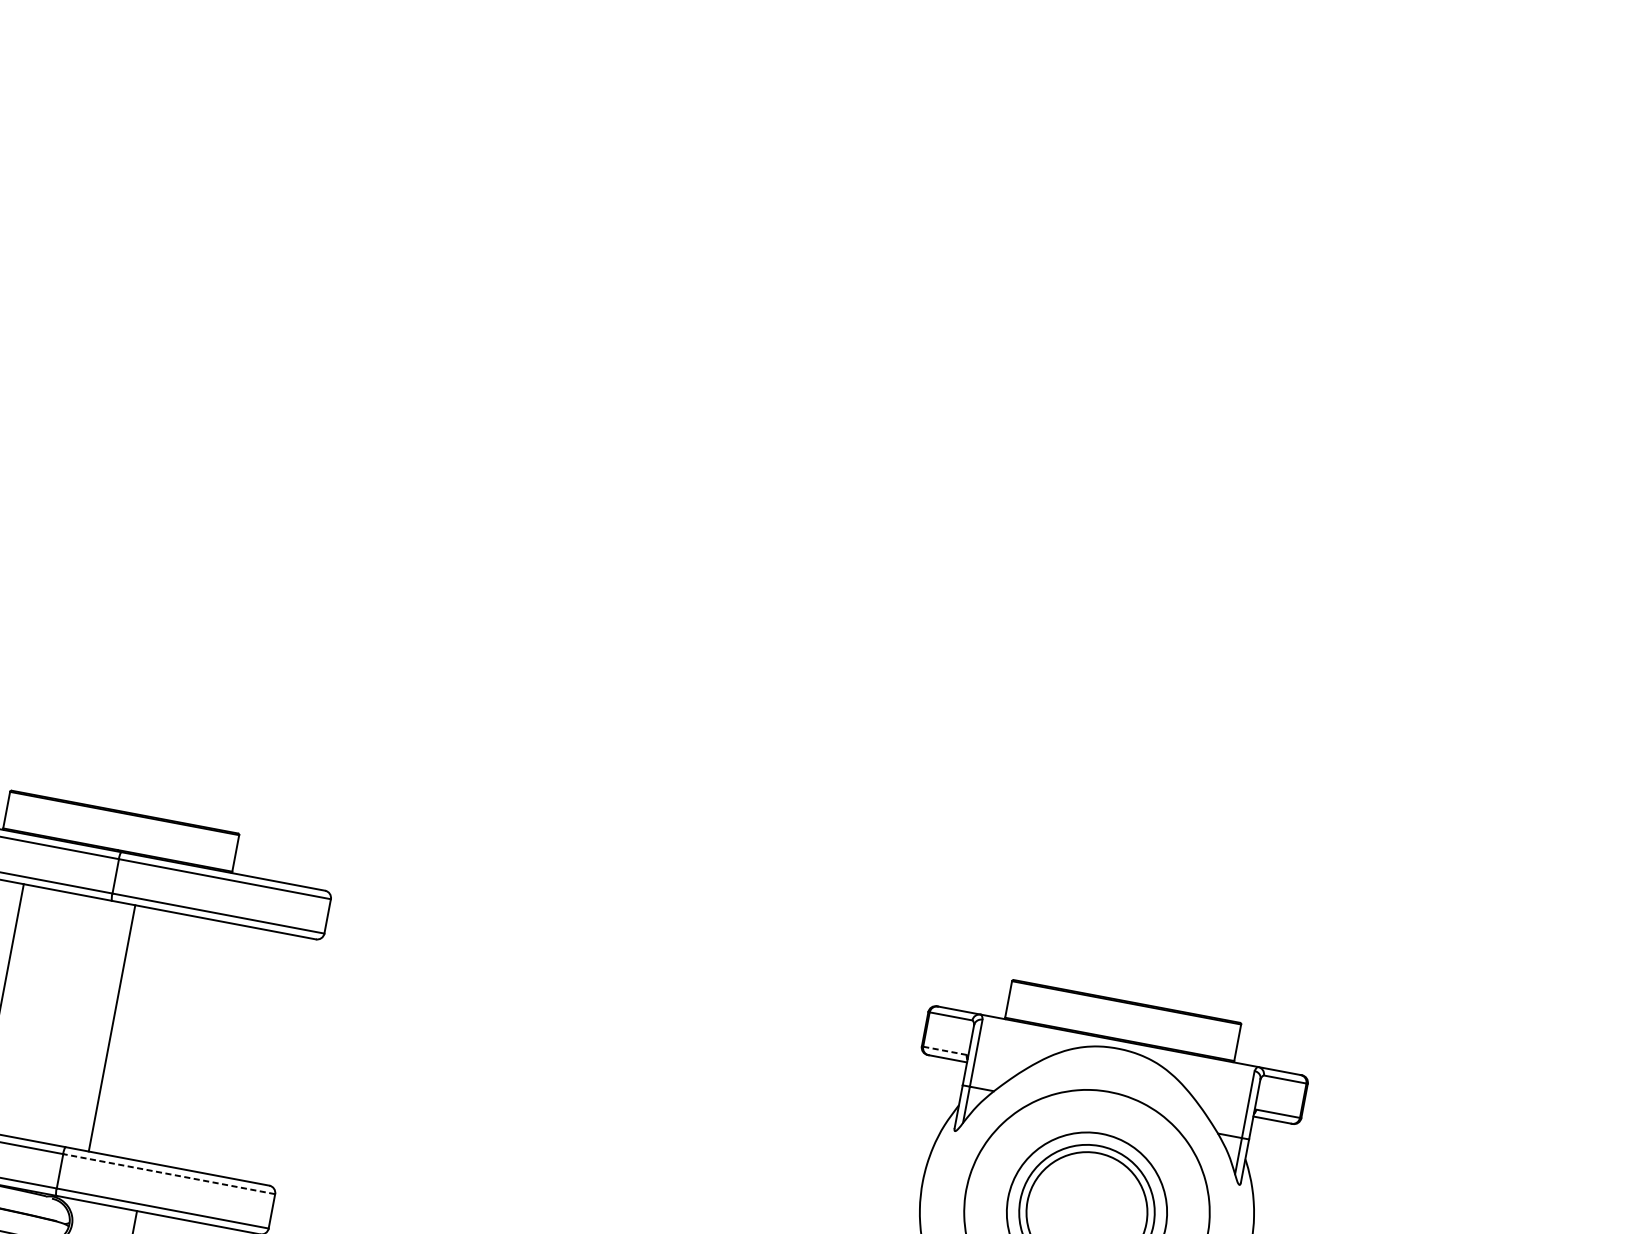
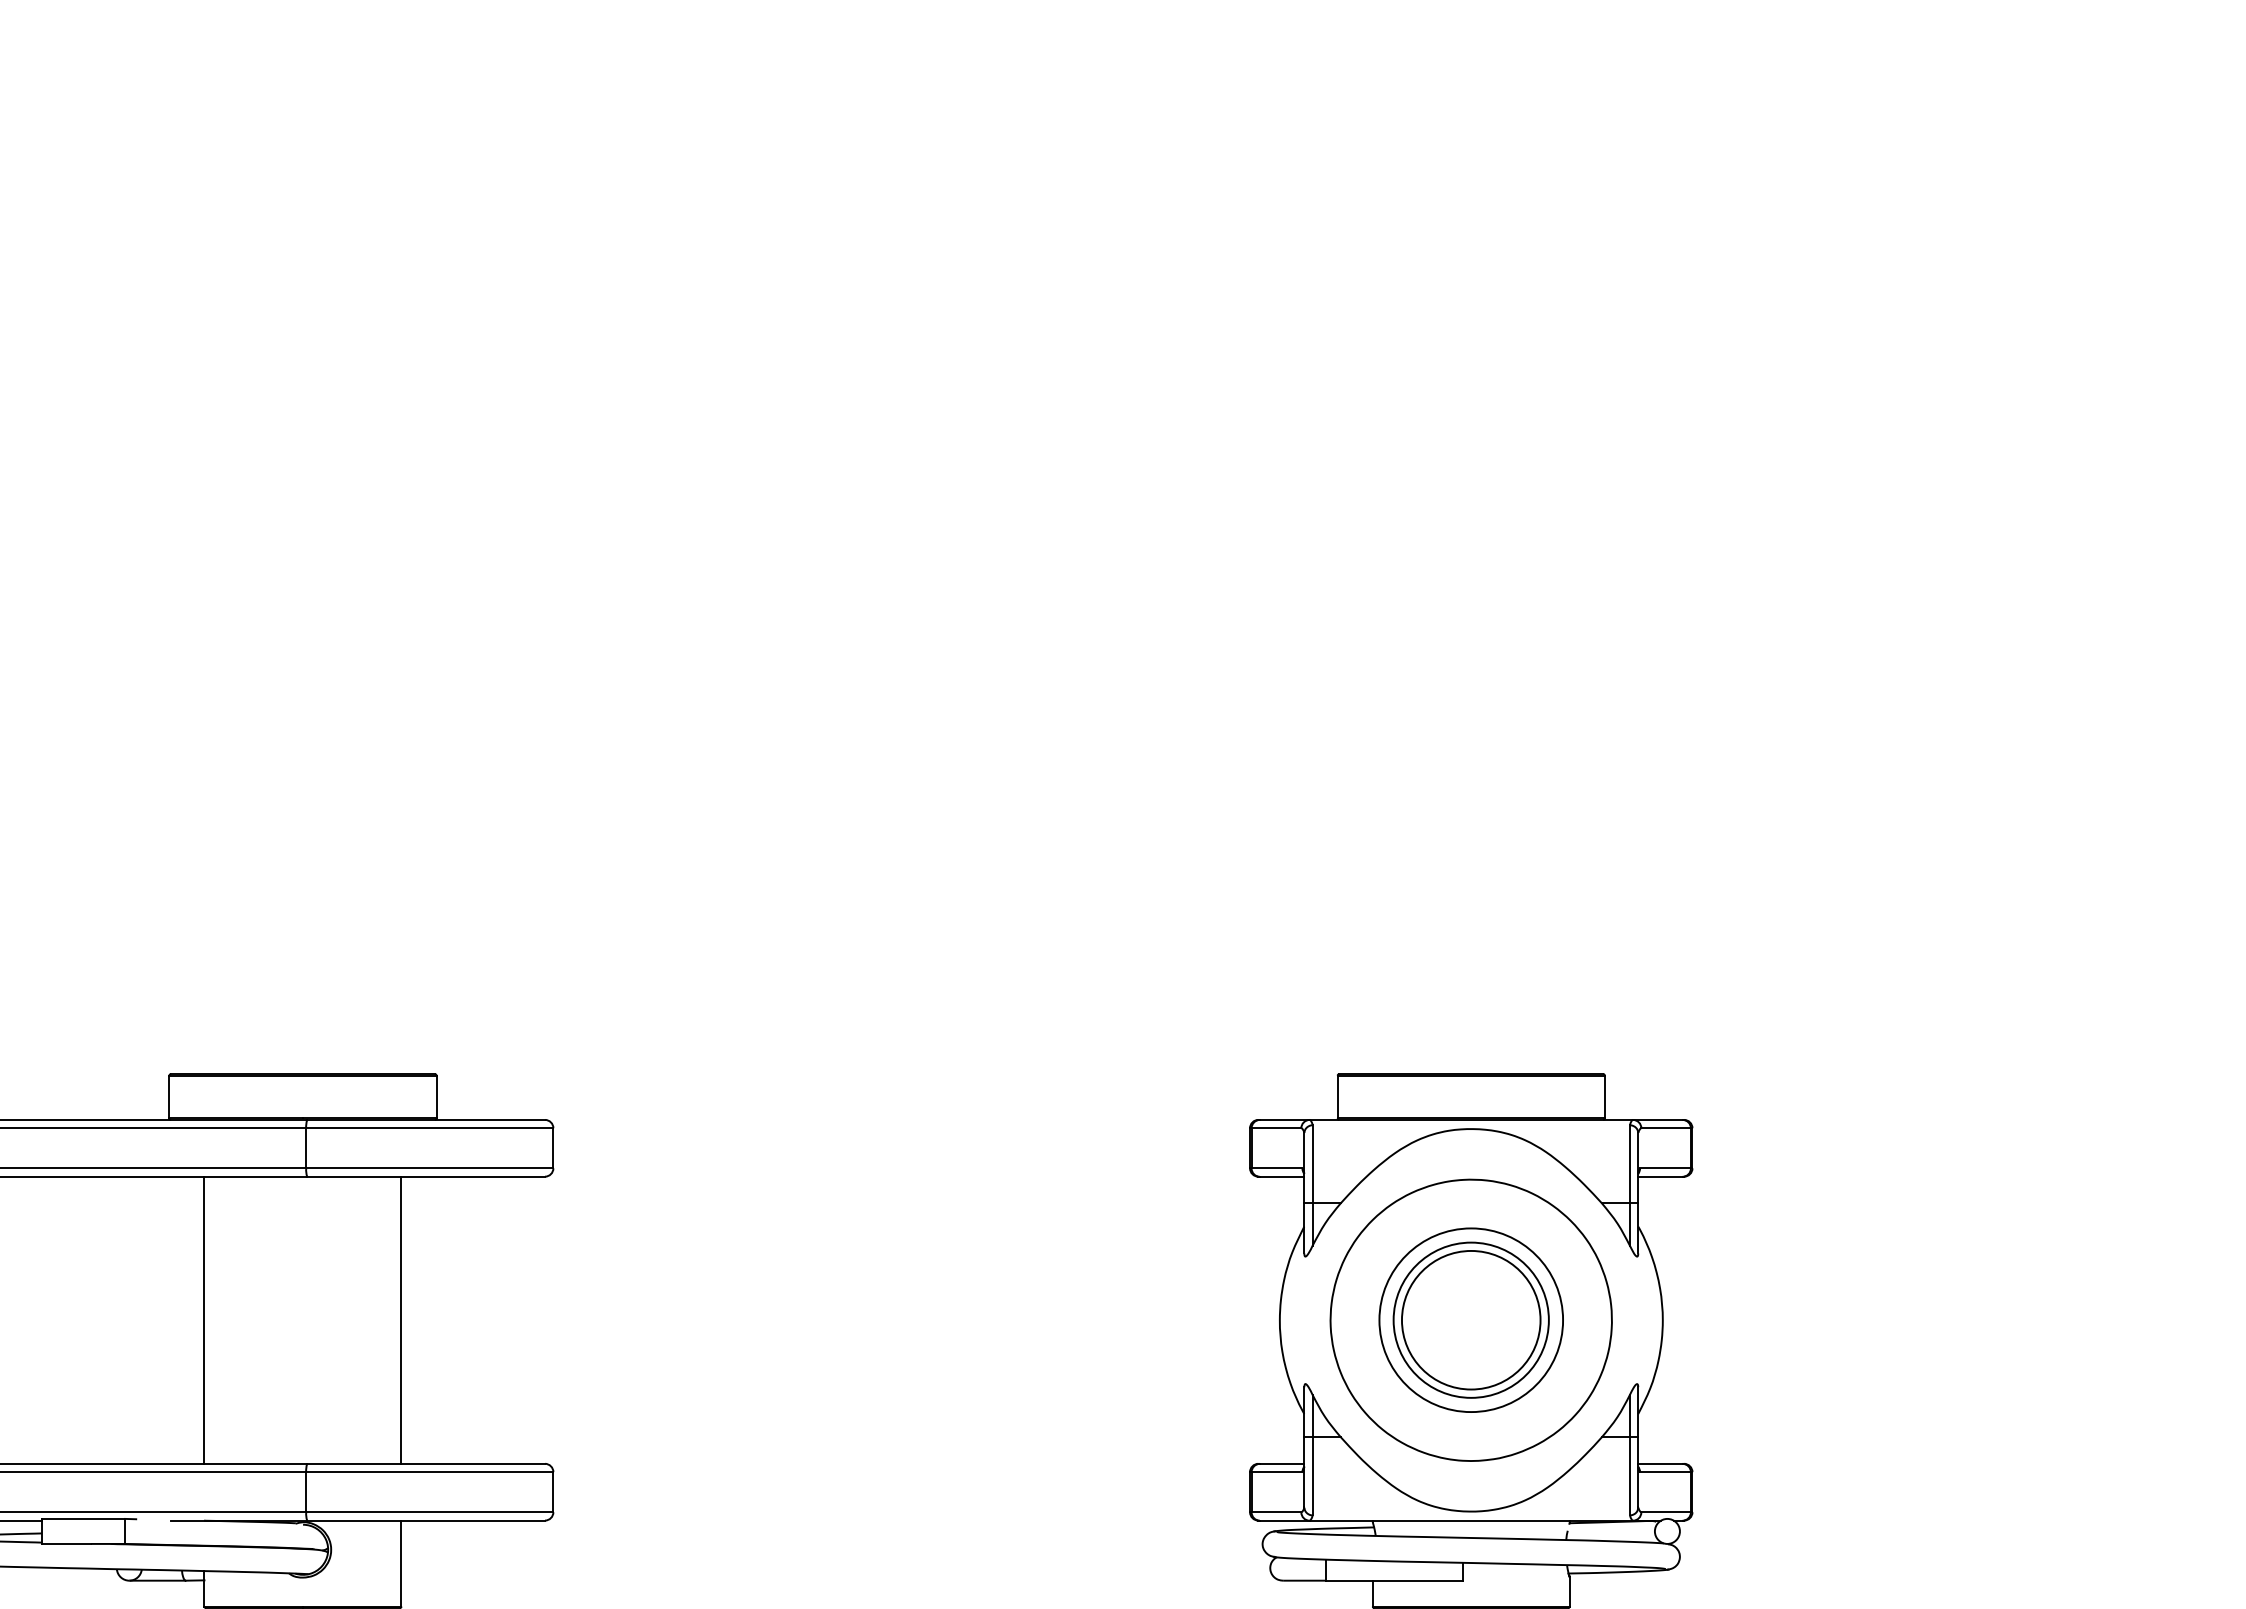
line: (112, 1027) -> (401, 1319), moved
line: (945, 1051) -> (1277, 1168), dashed -> solid
line: (168, 1174) -> (429, 1472), dashed -> solid

